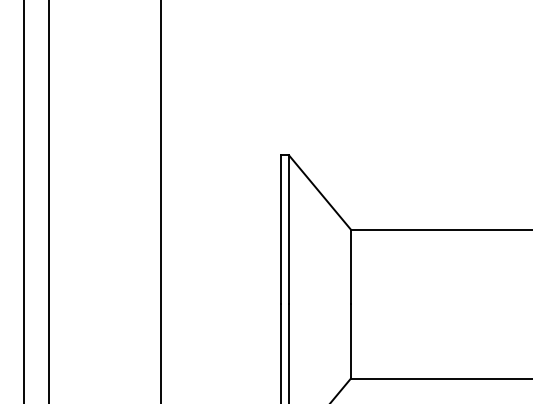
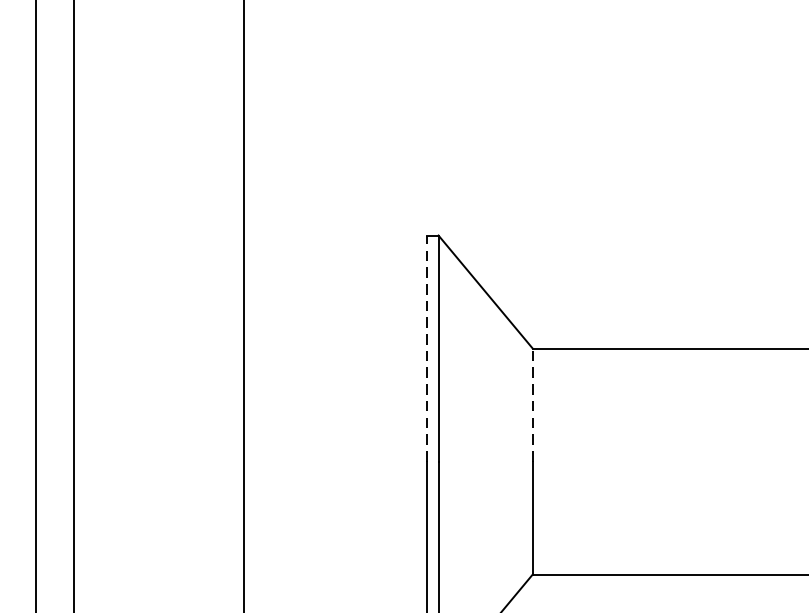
line: (281, 229) -> (427, 348), solid -> dashed
line: (350, 266) -> (532, 404), solid -> dashed

